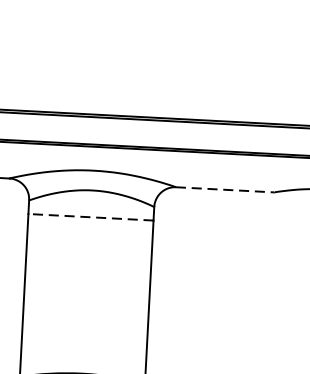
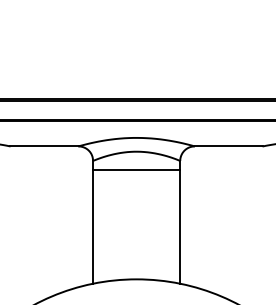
line: (226, 189) -> (229, 146), dashed -> solid
line: (90, 217) -> (136, 170), dashed -> solid

